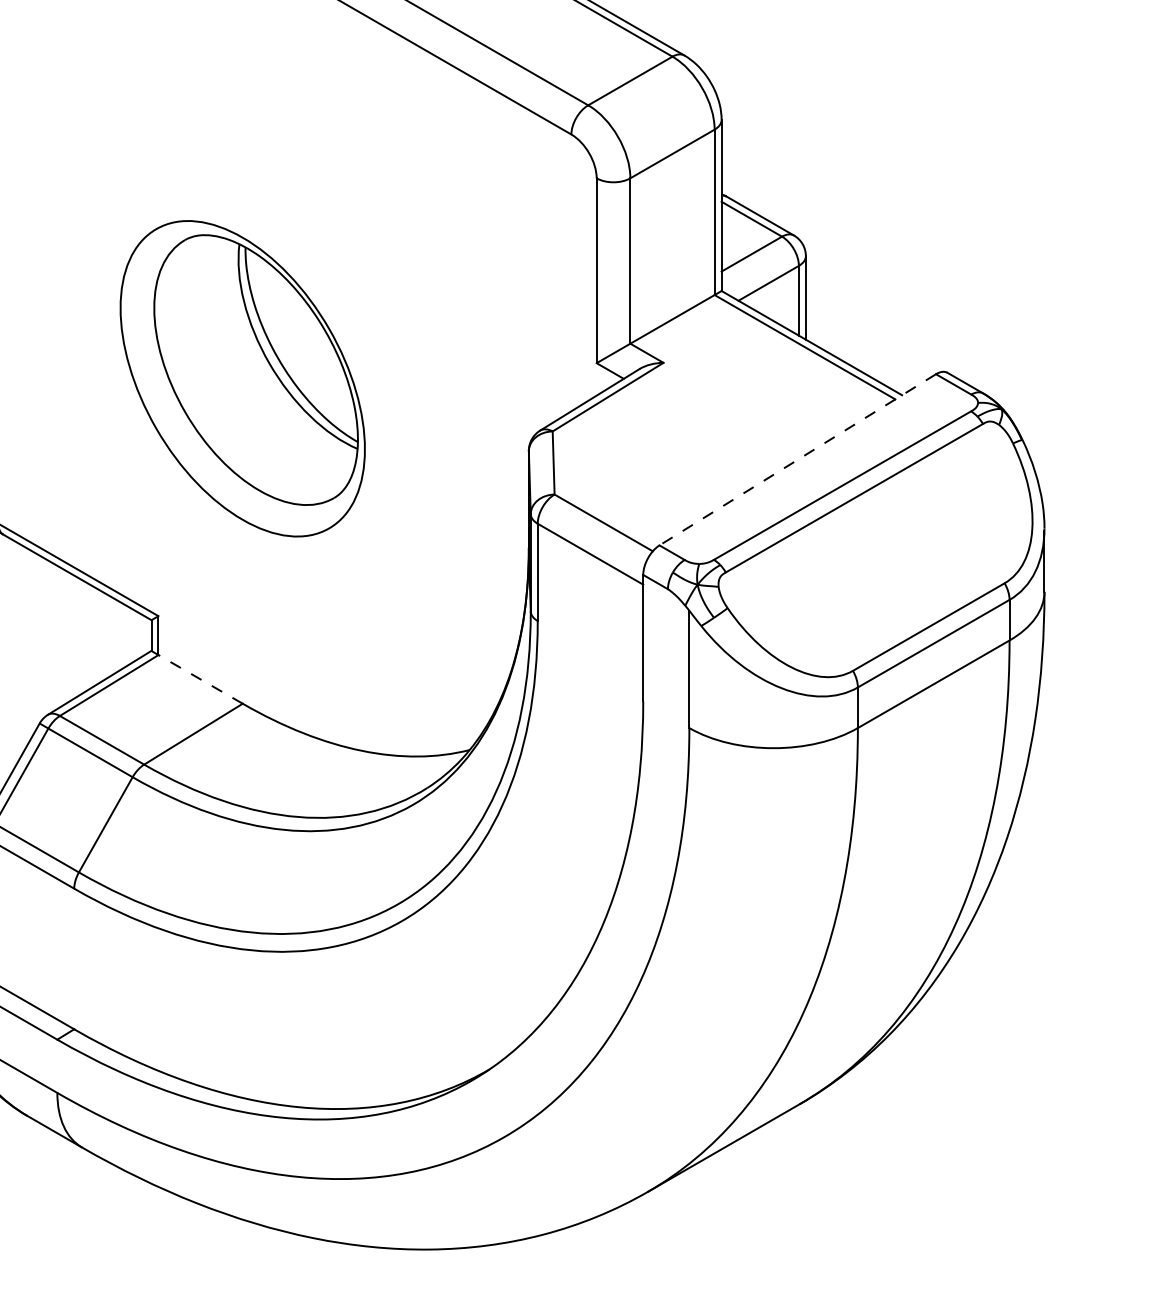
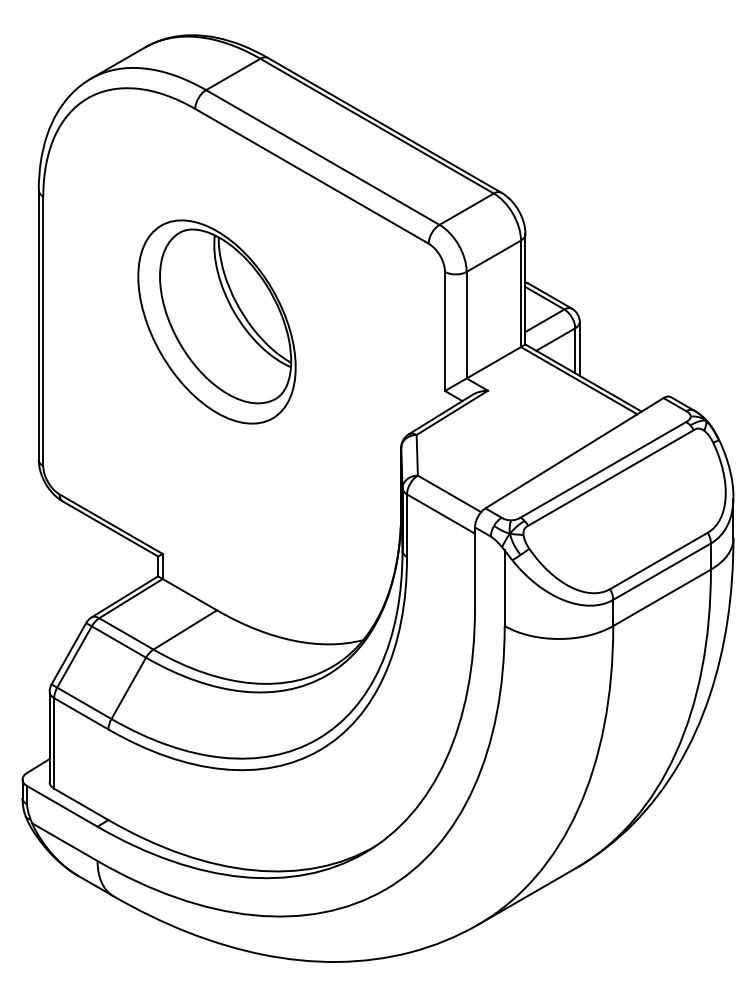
part: (241, 377) -> (216, 321), moved
line: (797, 460) -> (574, 453), dashed -> solid
line: (200, 679) -> (189, 594), dashed -> solid

